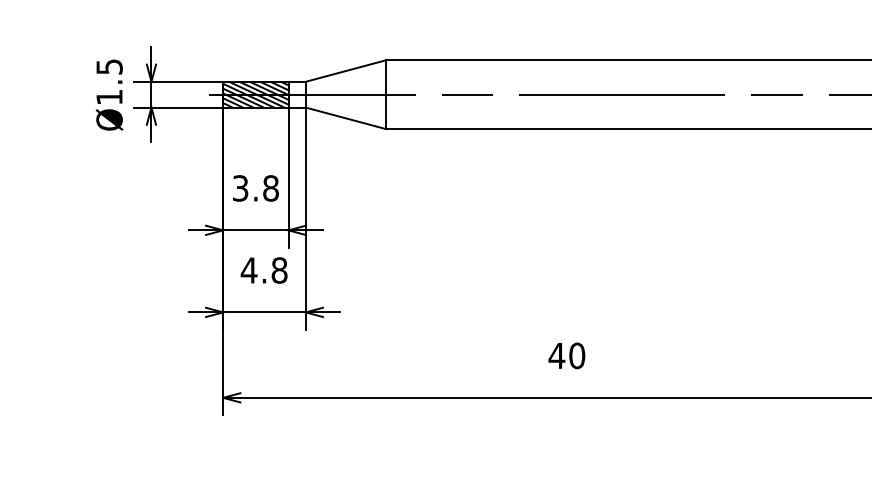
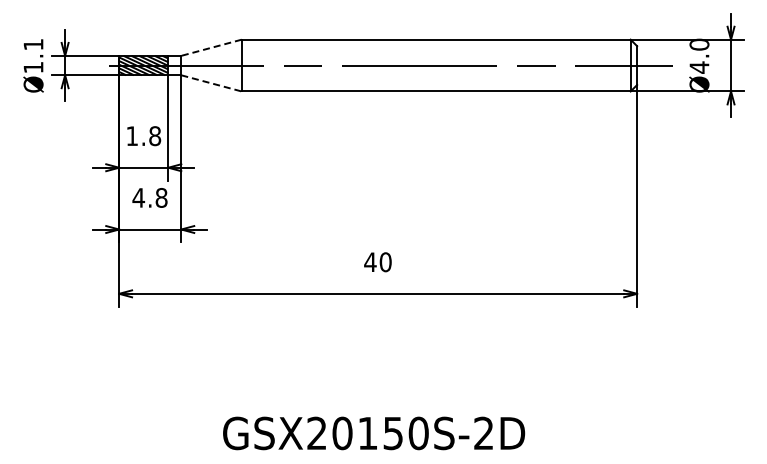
text: (109, 66) -> (33, 44), Ø1.5 -> Ø1.1
line: (345, 70) -> (211, 47), solid -> dashed
line: (347, 118) -> (212, 83), solid -> dashed
text: (239, 188) -> (131, 136), 3.8 -> 1.8

